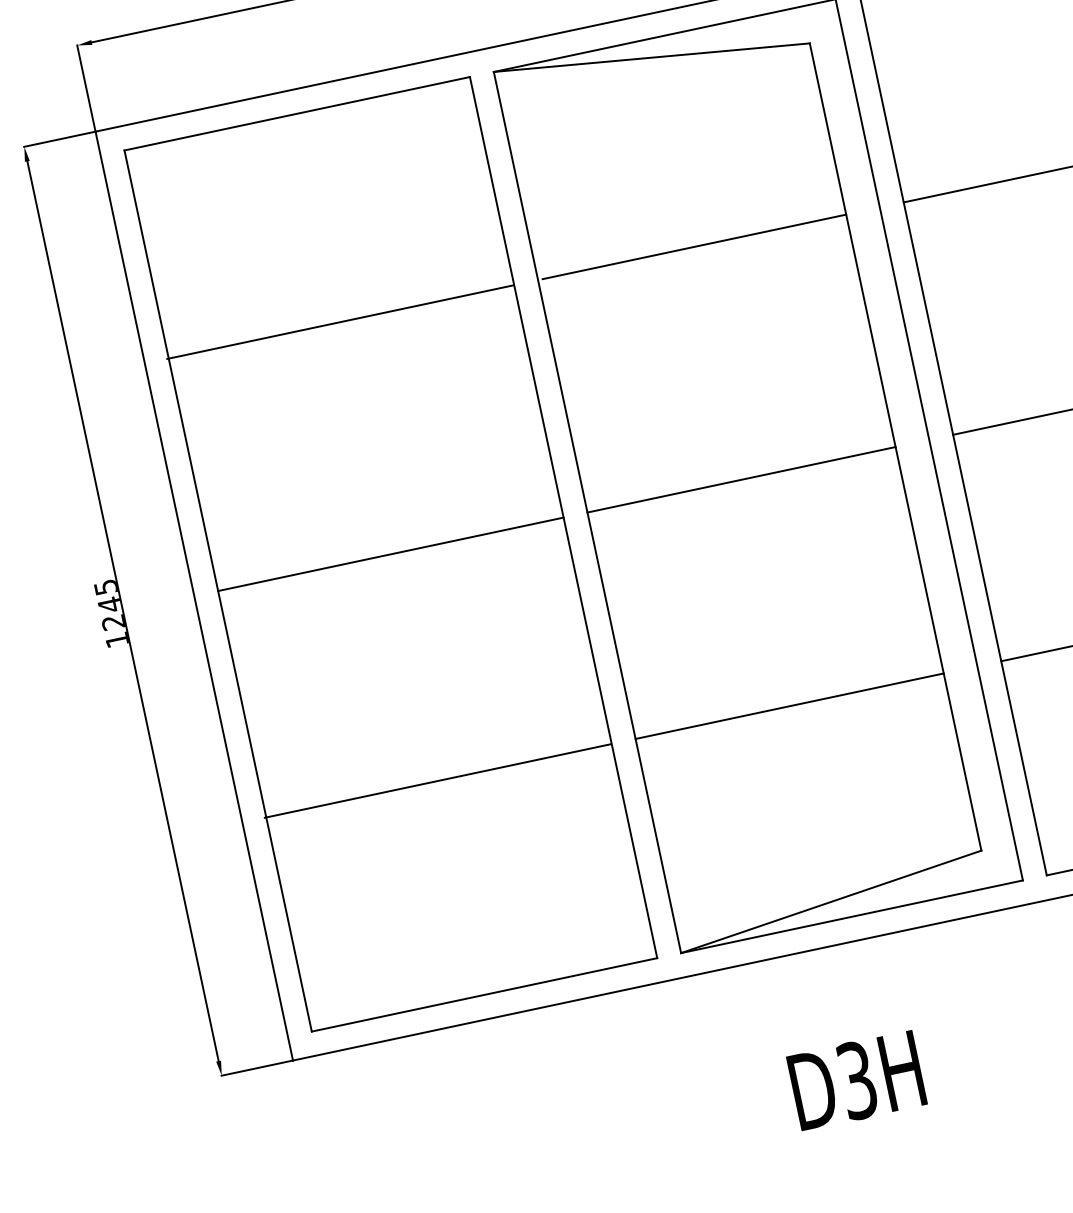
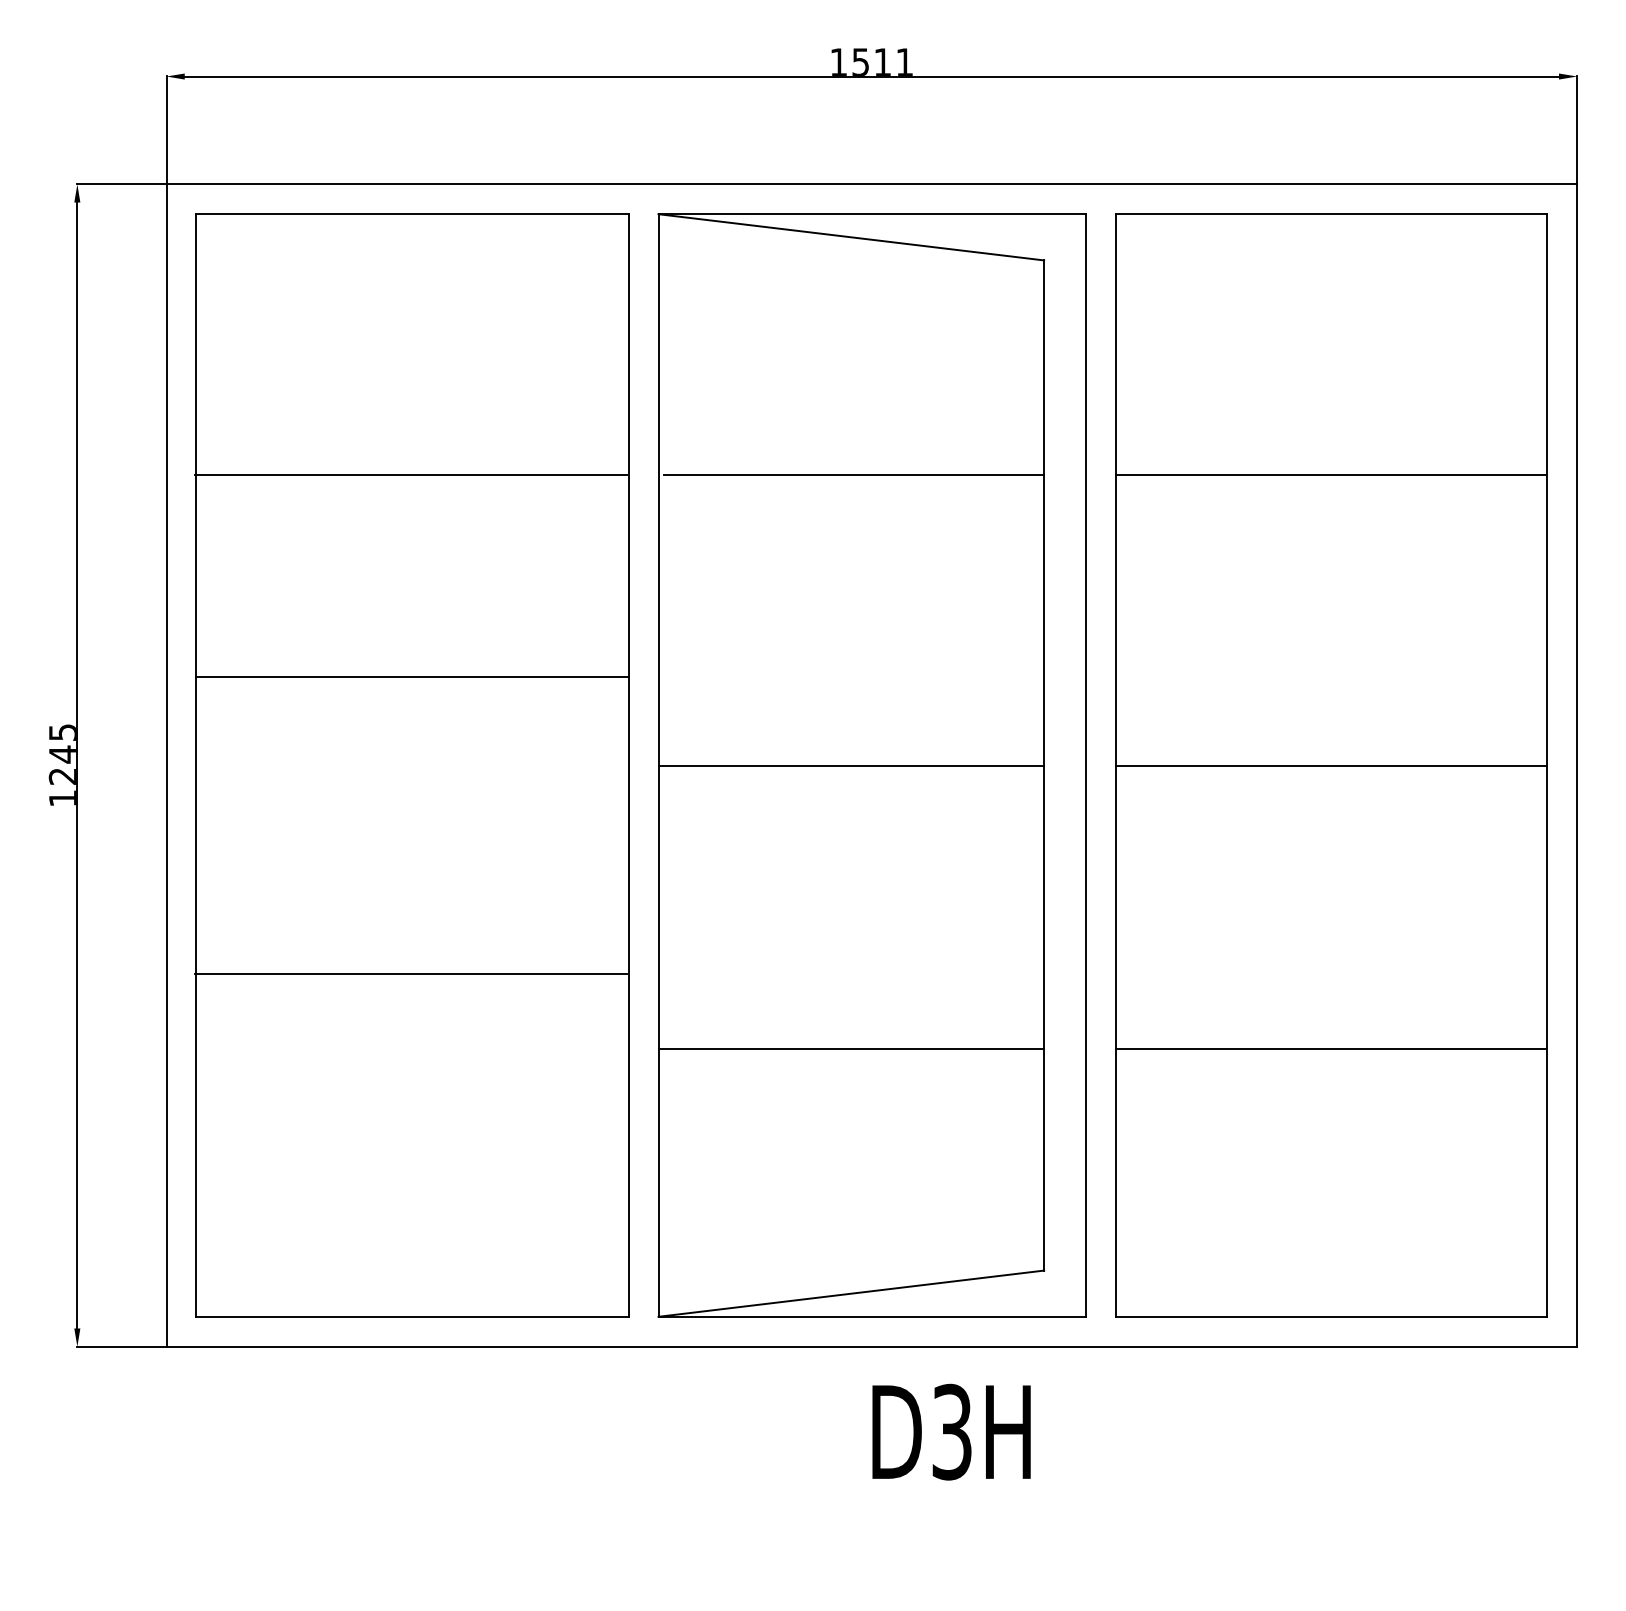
line: (390, 554) -> (412, 676), moved
line: (437, 780) -> (410, 973), moved
text: (856, 1080) -> (951, 1431), moved

